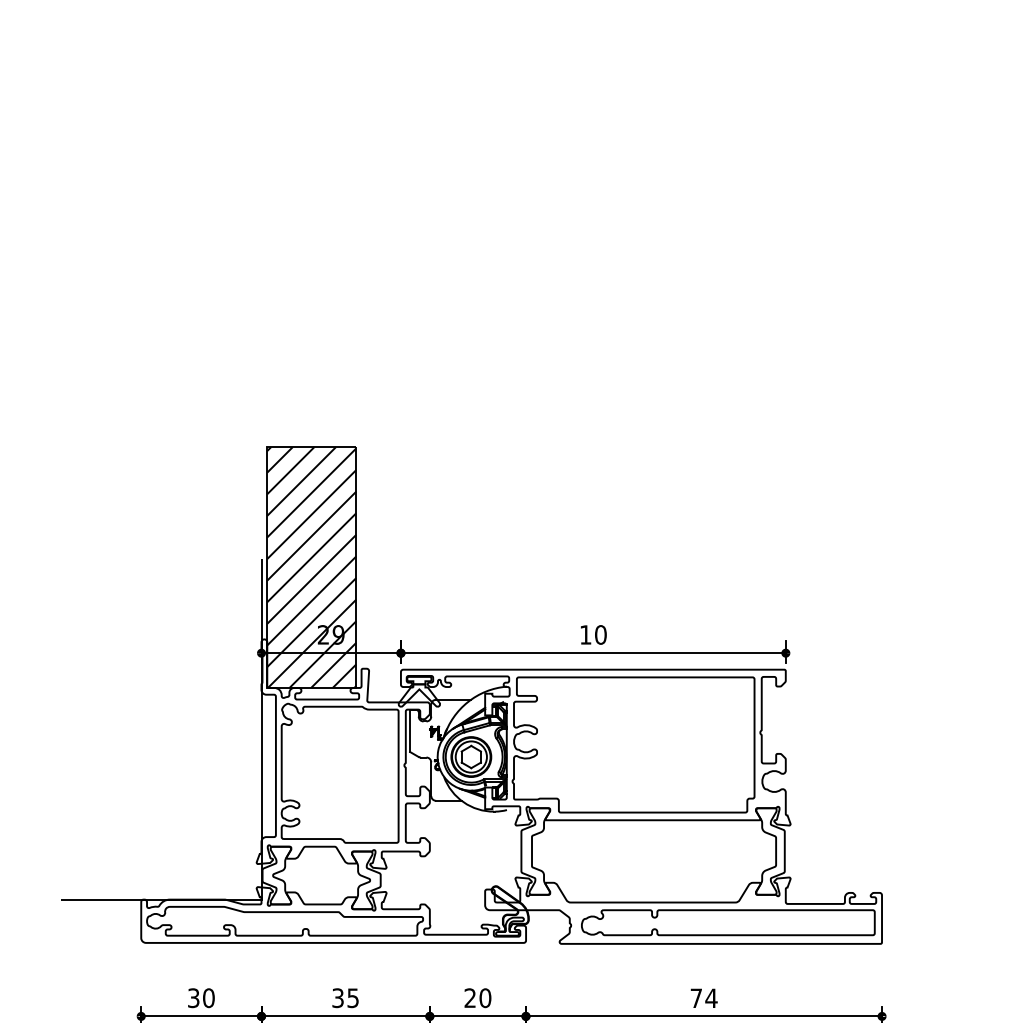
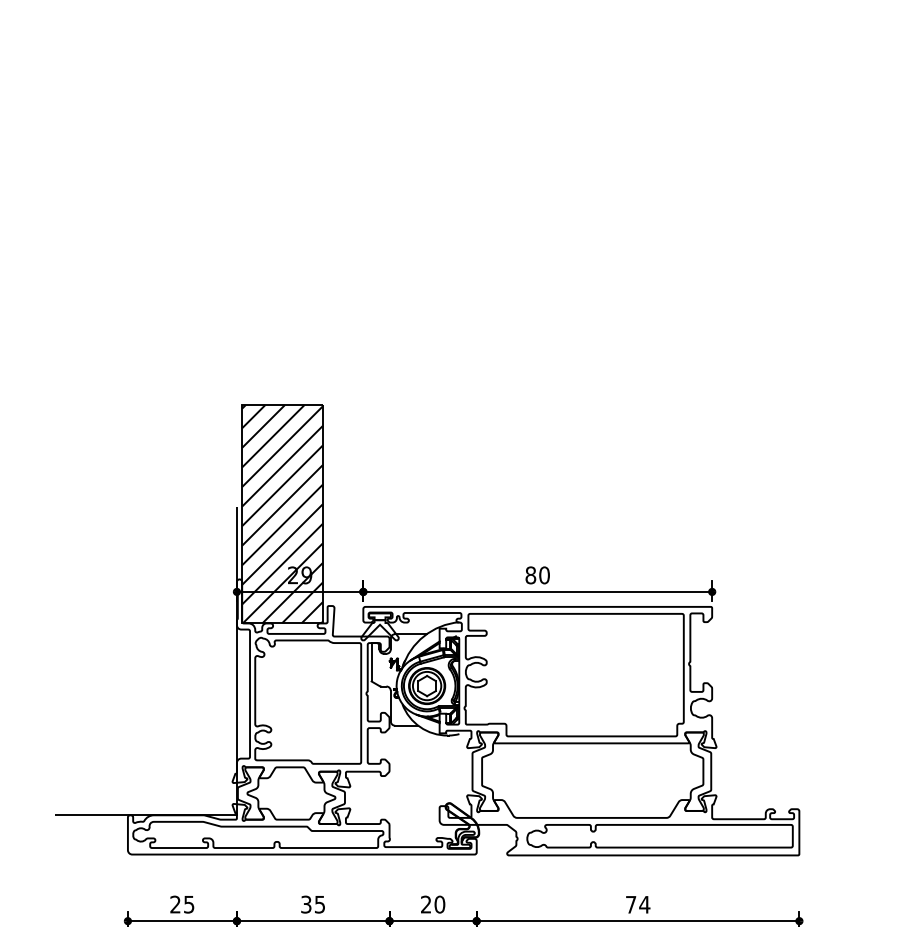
text: (585, 634) -> (530, 574), 10 -> 80
text: (201, 998) -> (182, 904), 30 -> 25

